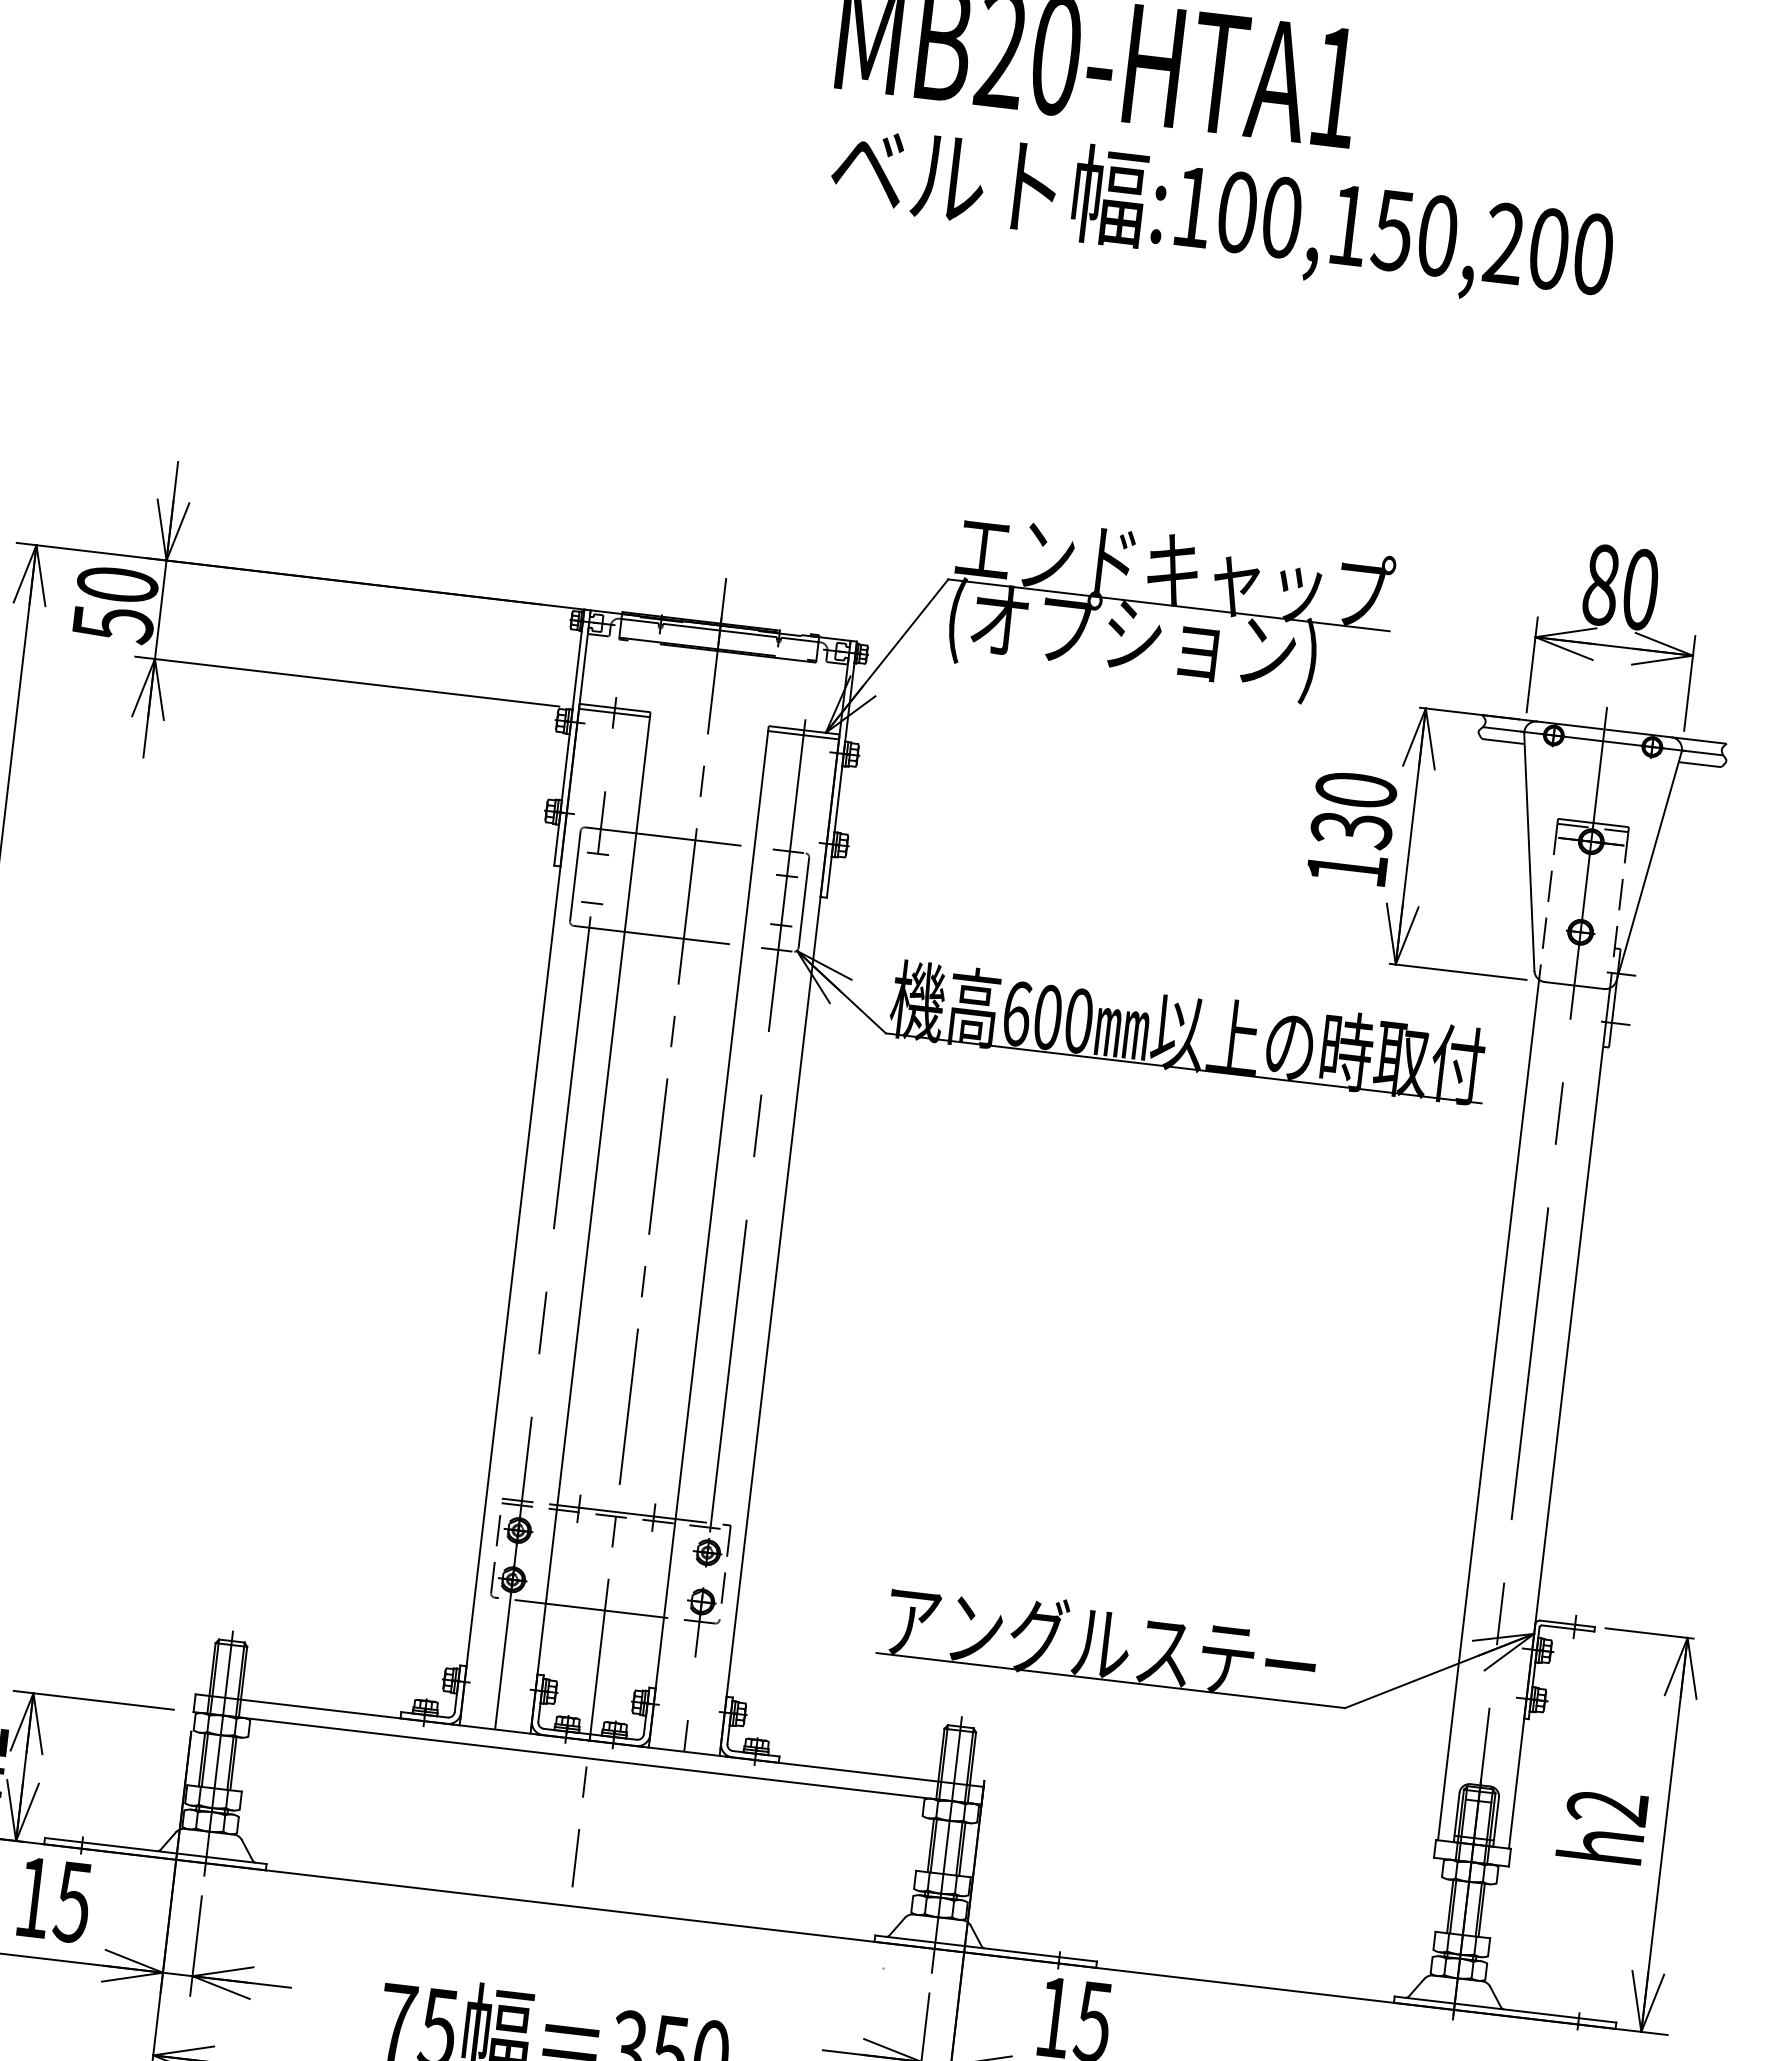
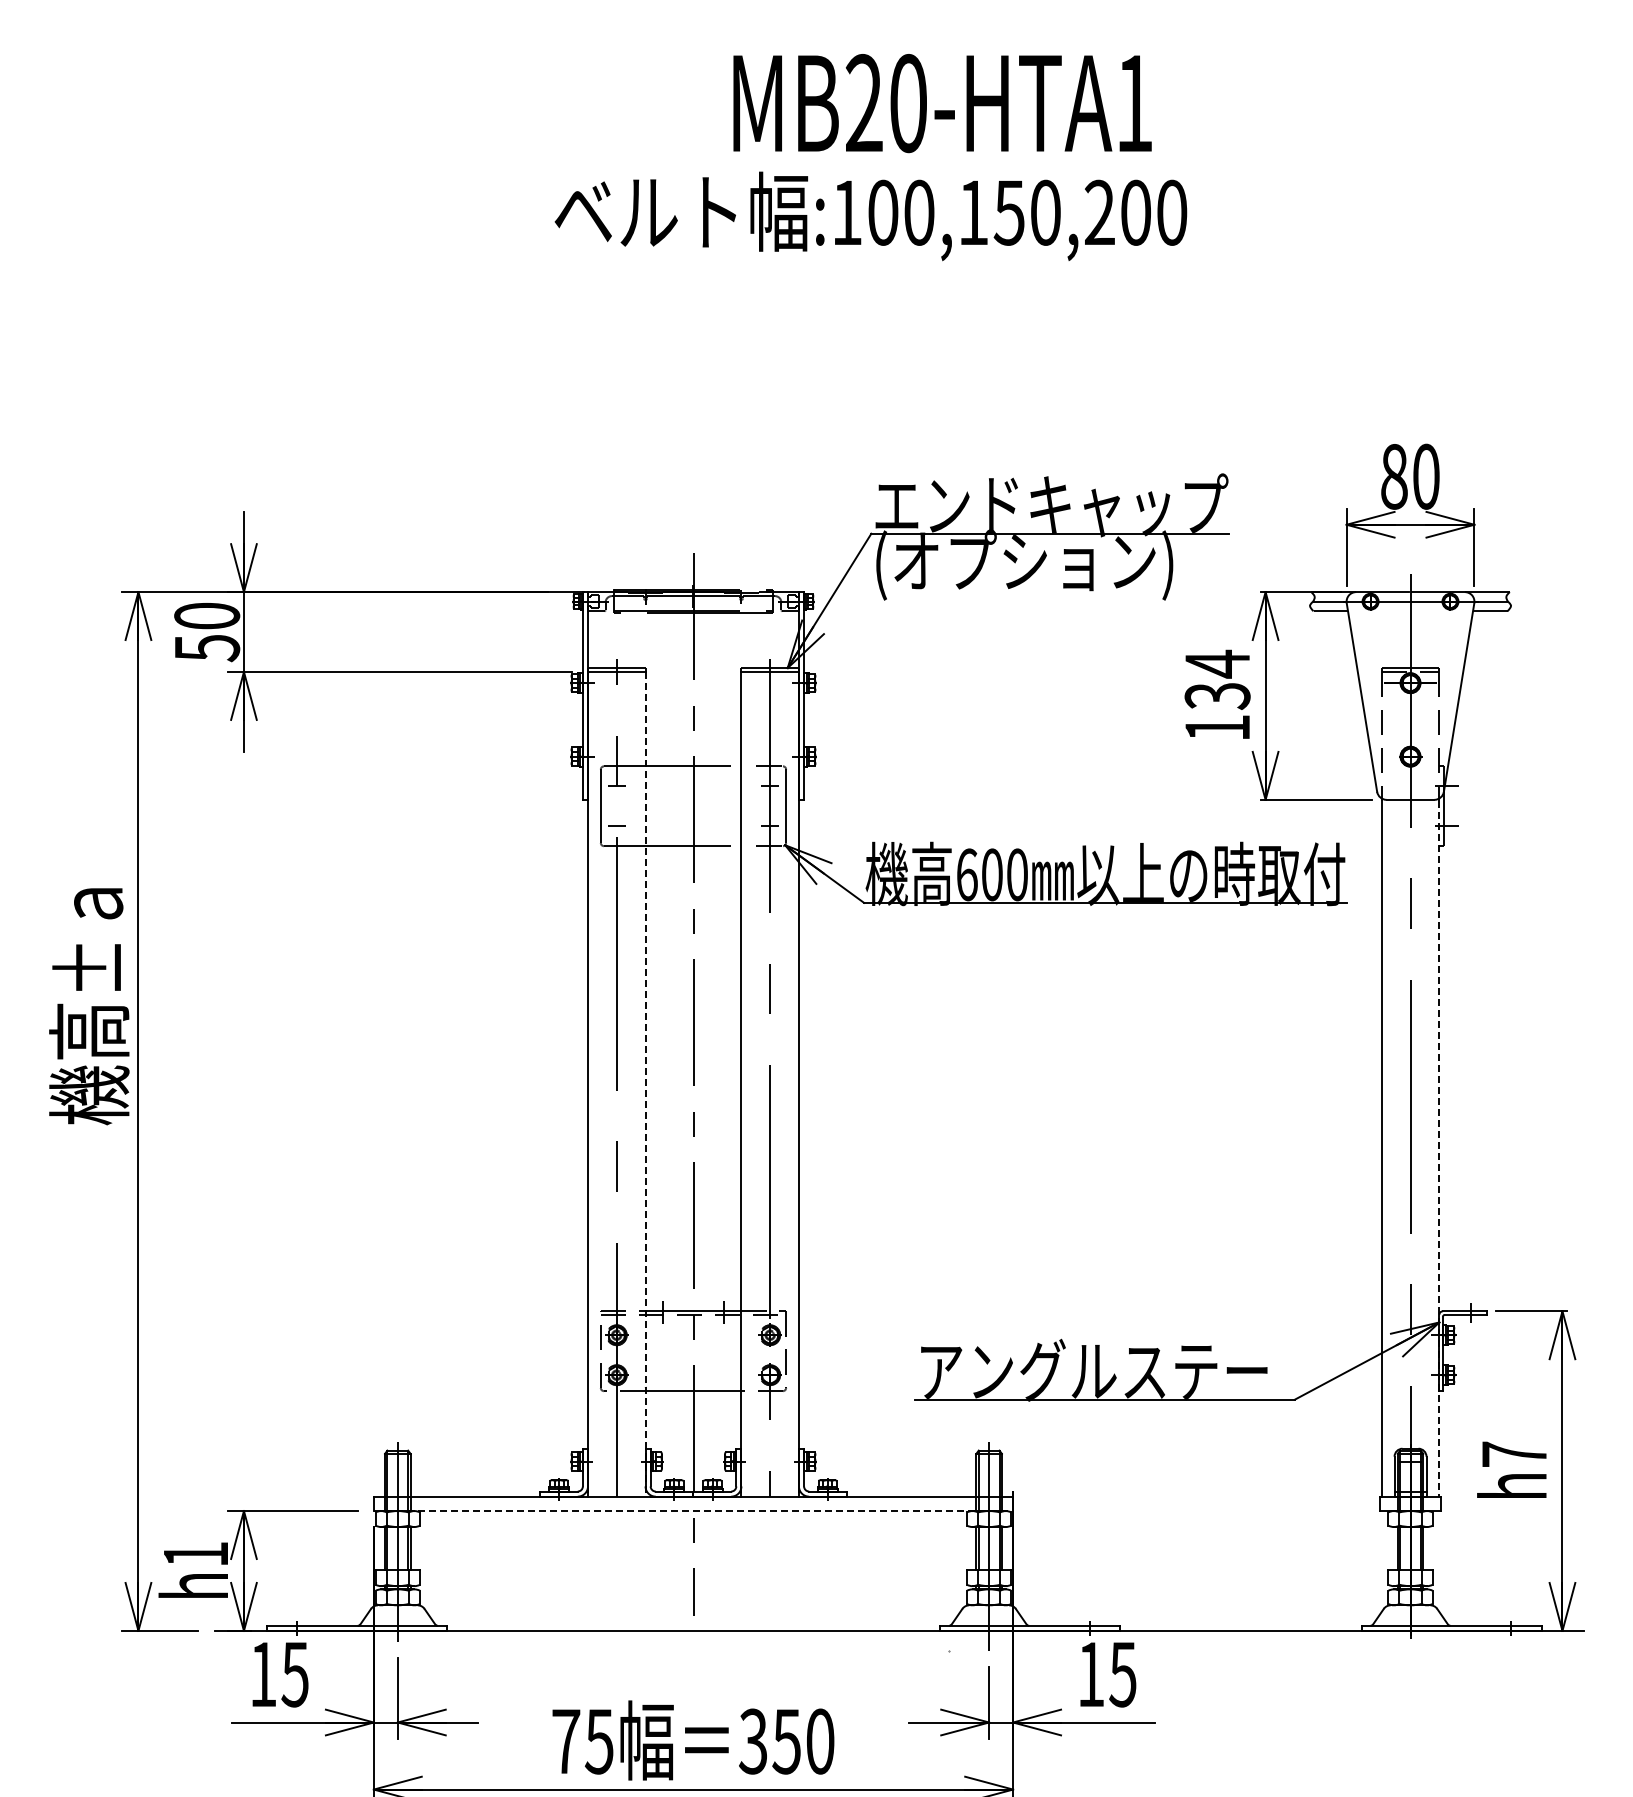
text: (1221, 215) -> (870, 216), moved
text: (1356, 789) -> (1217, 663), 130 -> 134
line: (590, 1225) -> (645, 1084), solid -> dashed
line: (1559, 1419) -> (1439, 1148), solid -> dashed
line: (587, 1758) -> (693, 1511), solid -> dashed
text: (1606, 1807) -> (1513, 1454), h2 -> h7

